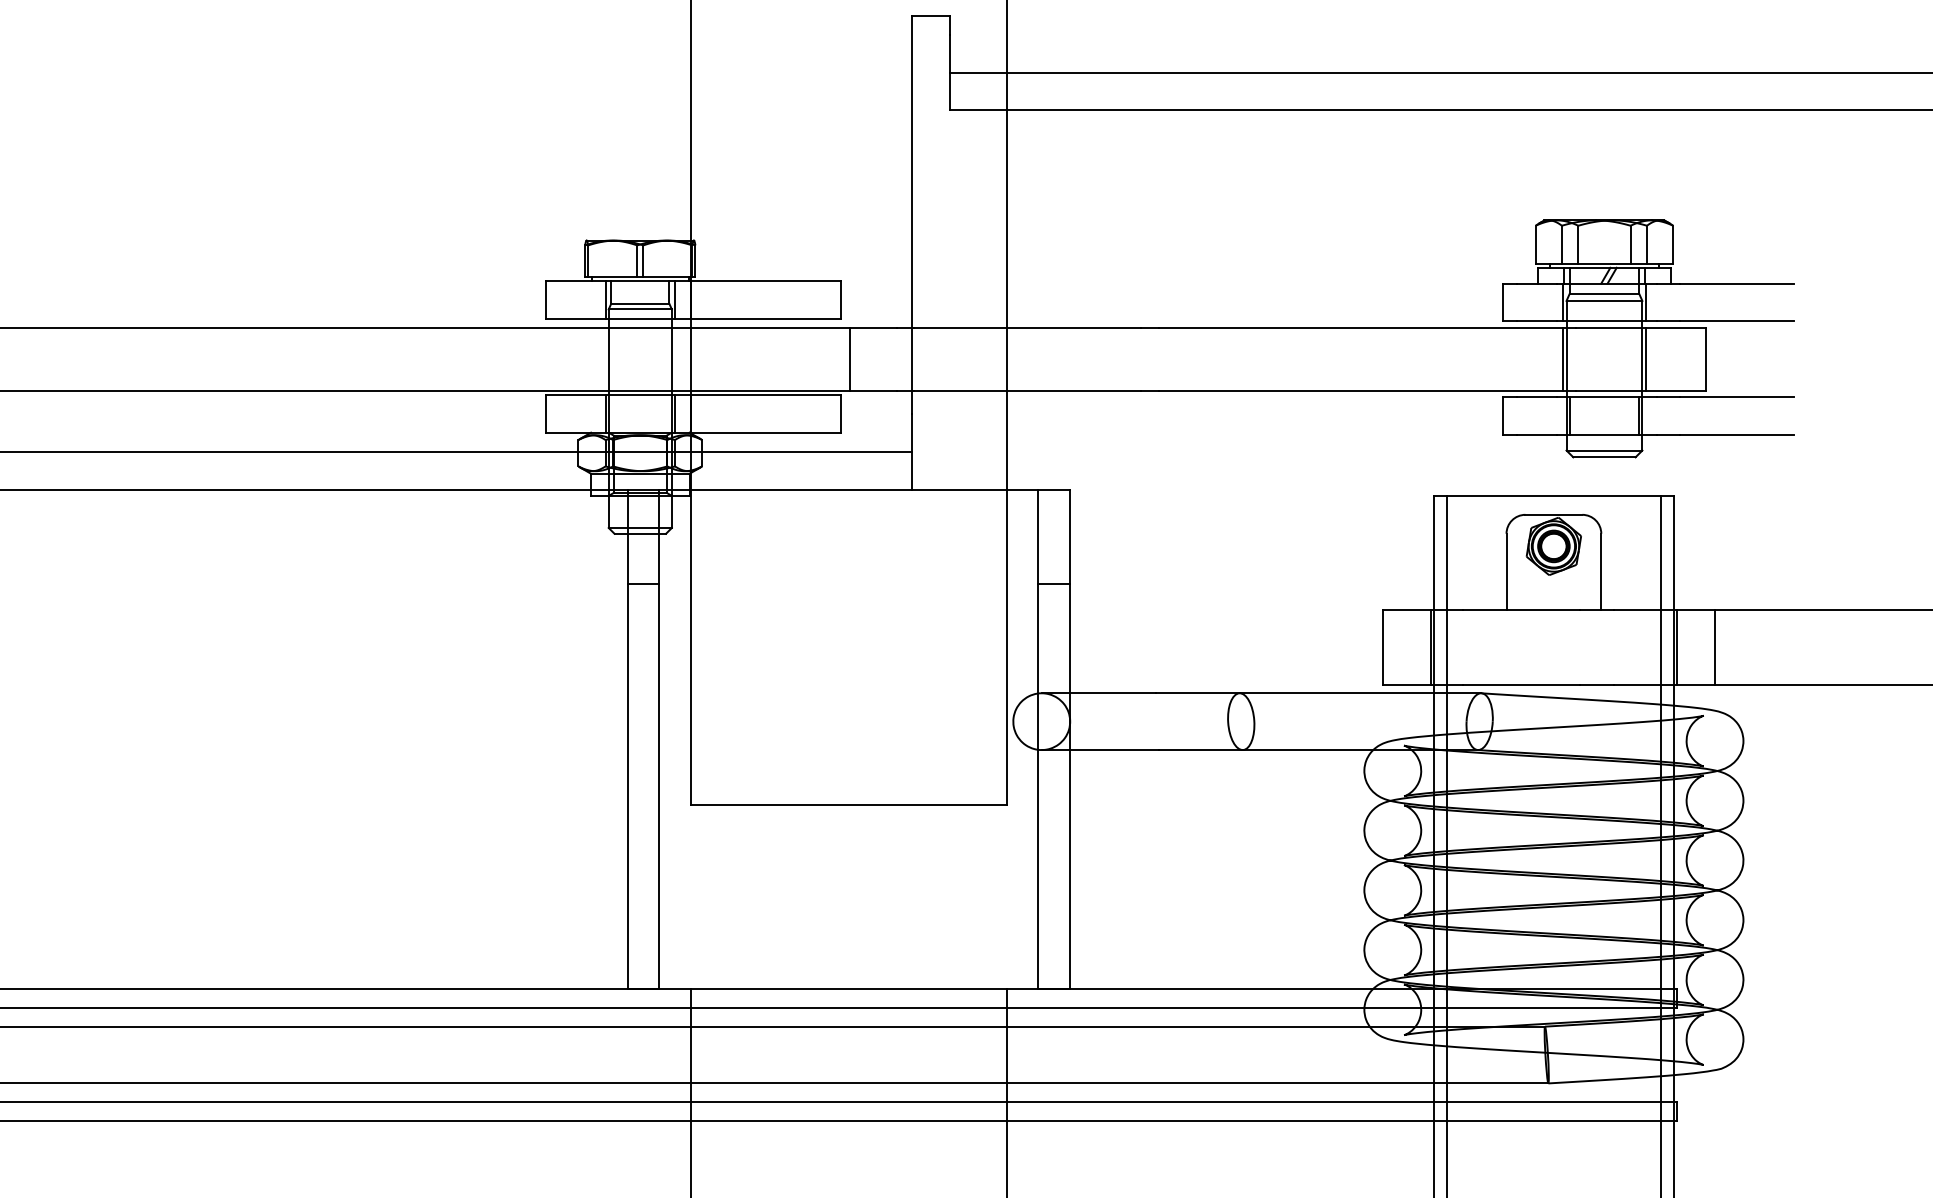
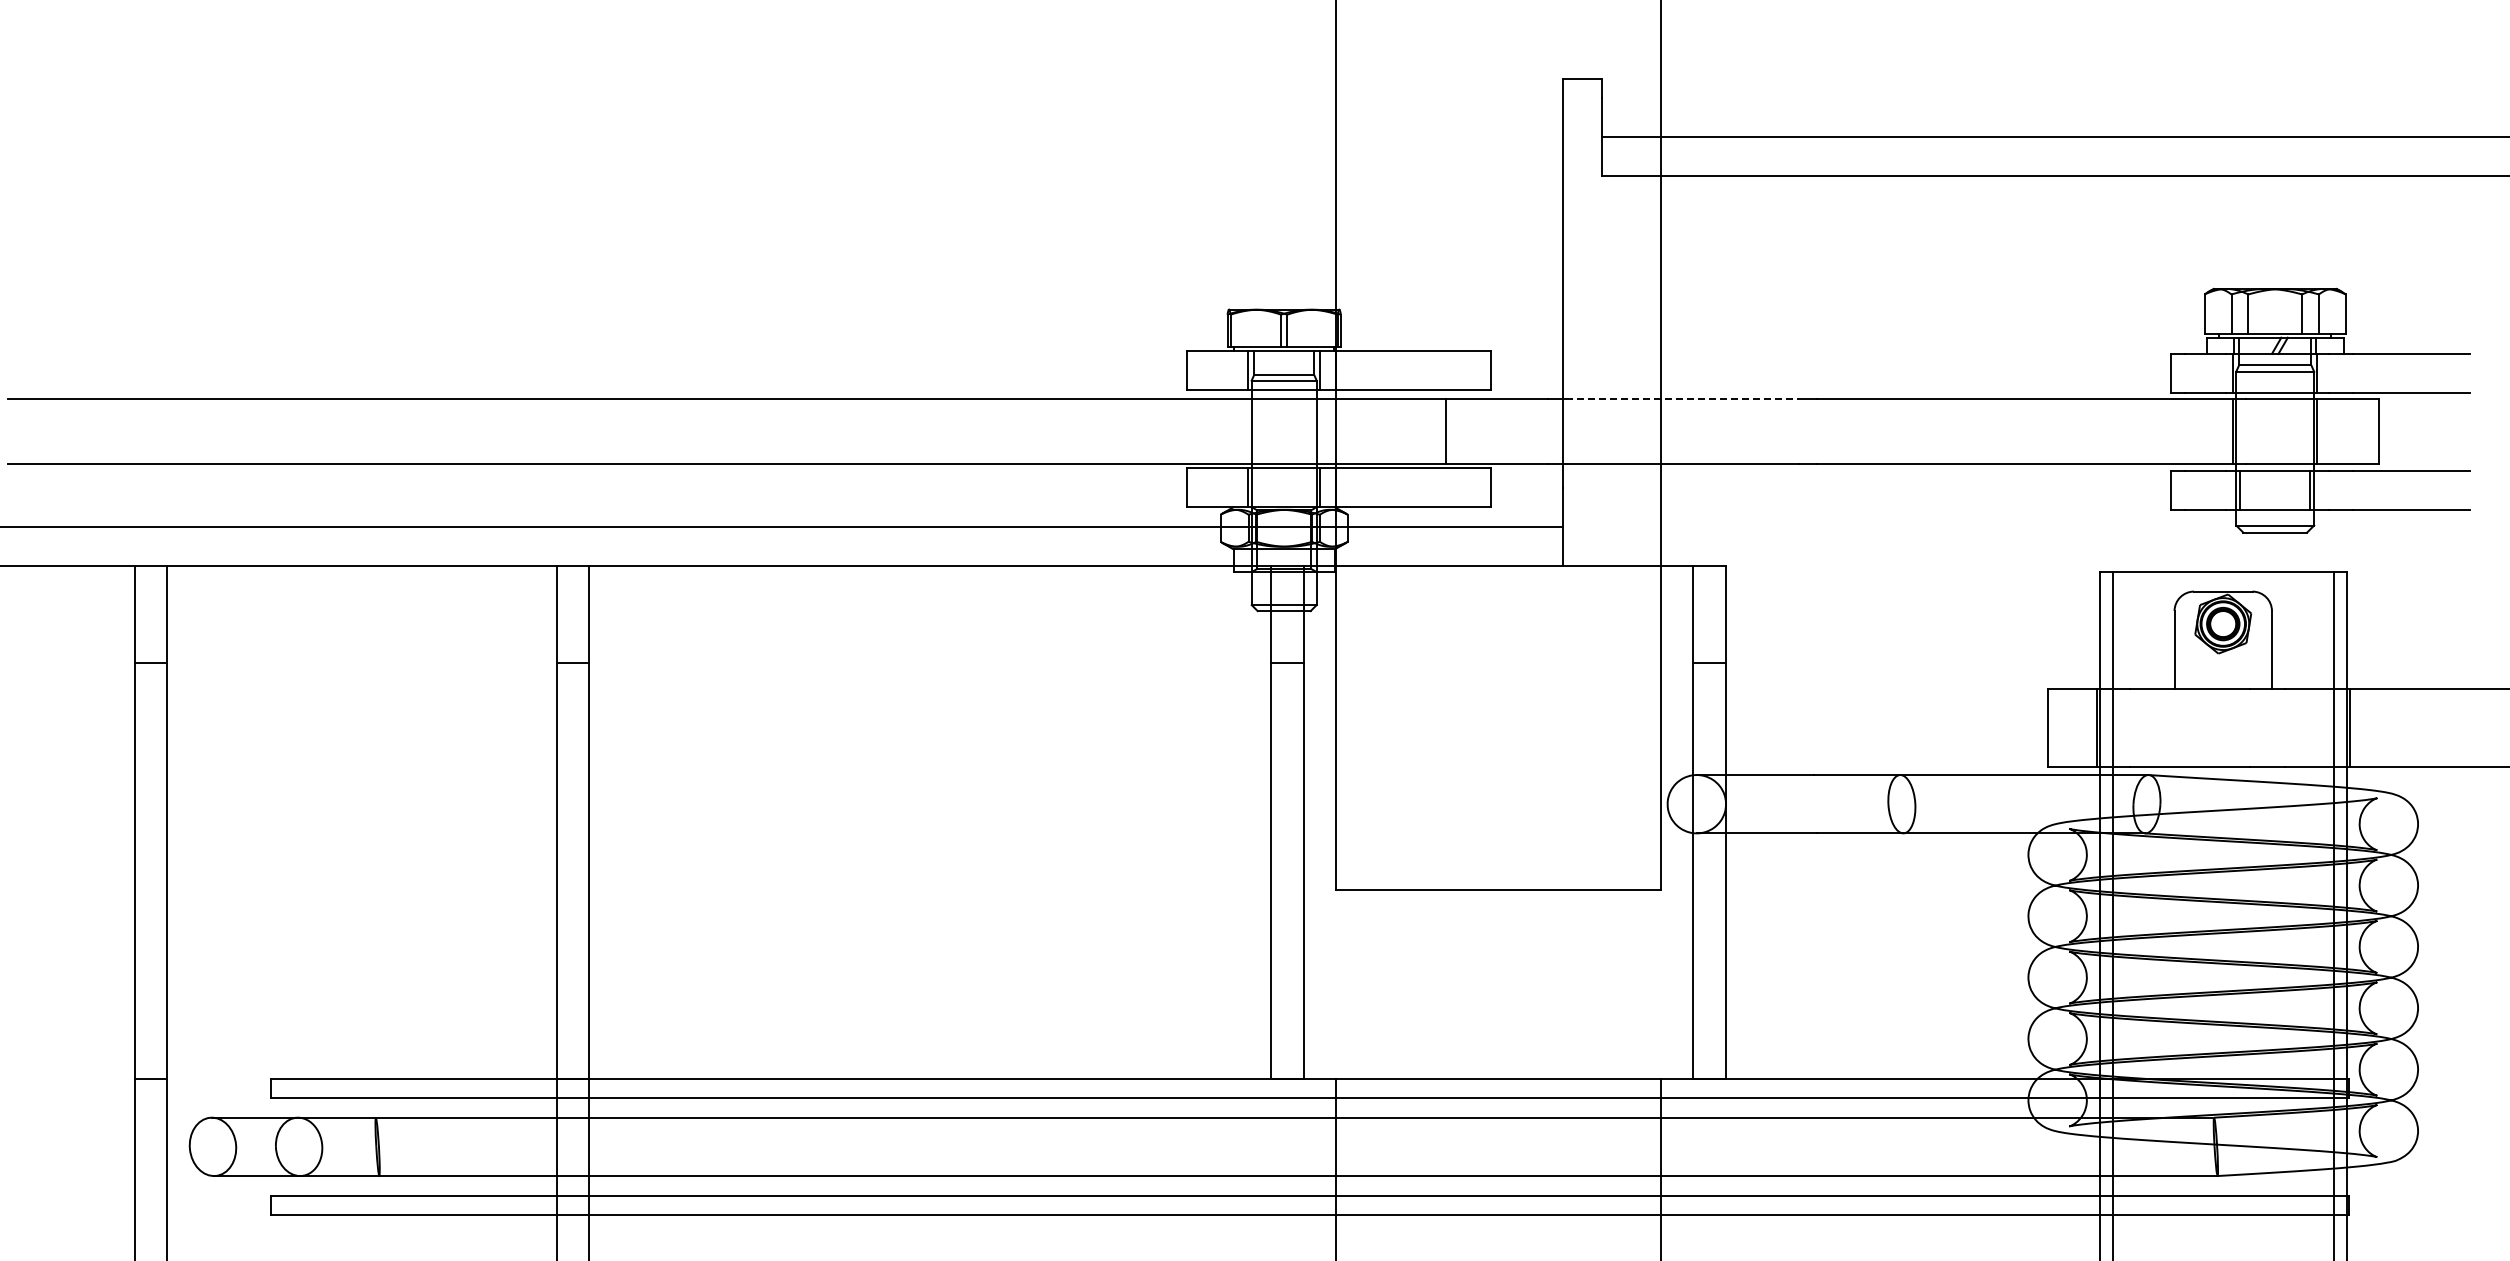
line: (1027, 327) -> (1682, 399), solid -> dashed
line: (849, 359) -> (1445, 431), moved
line: (1714, 647) -> (2388, 727), removed

